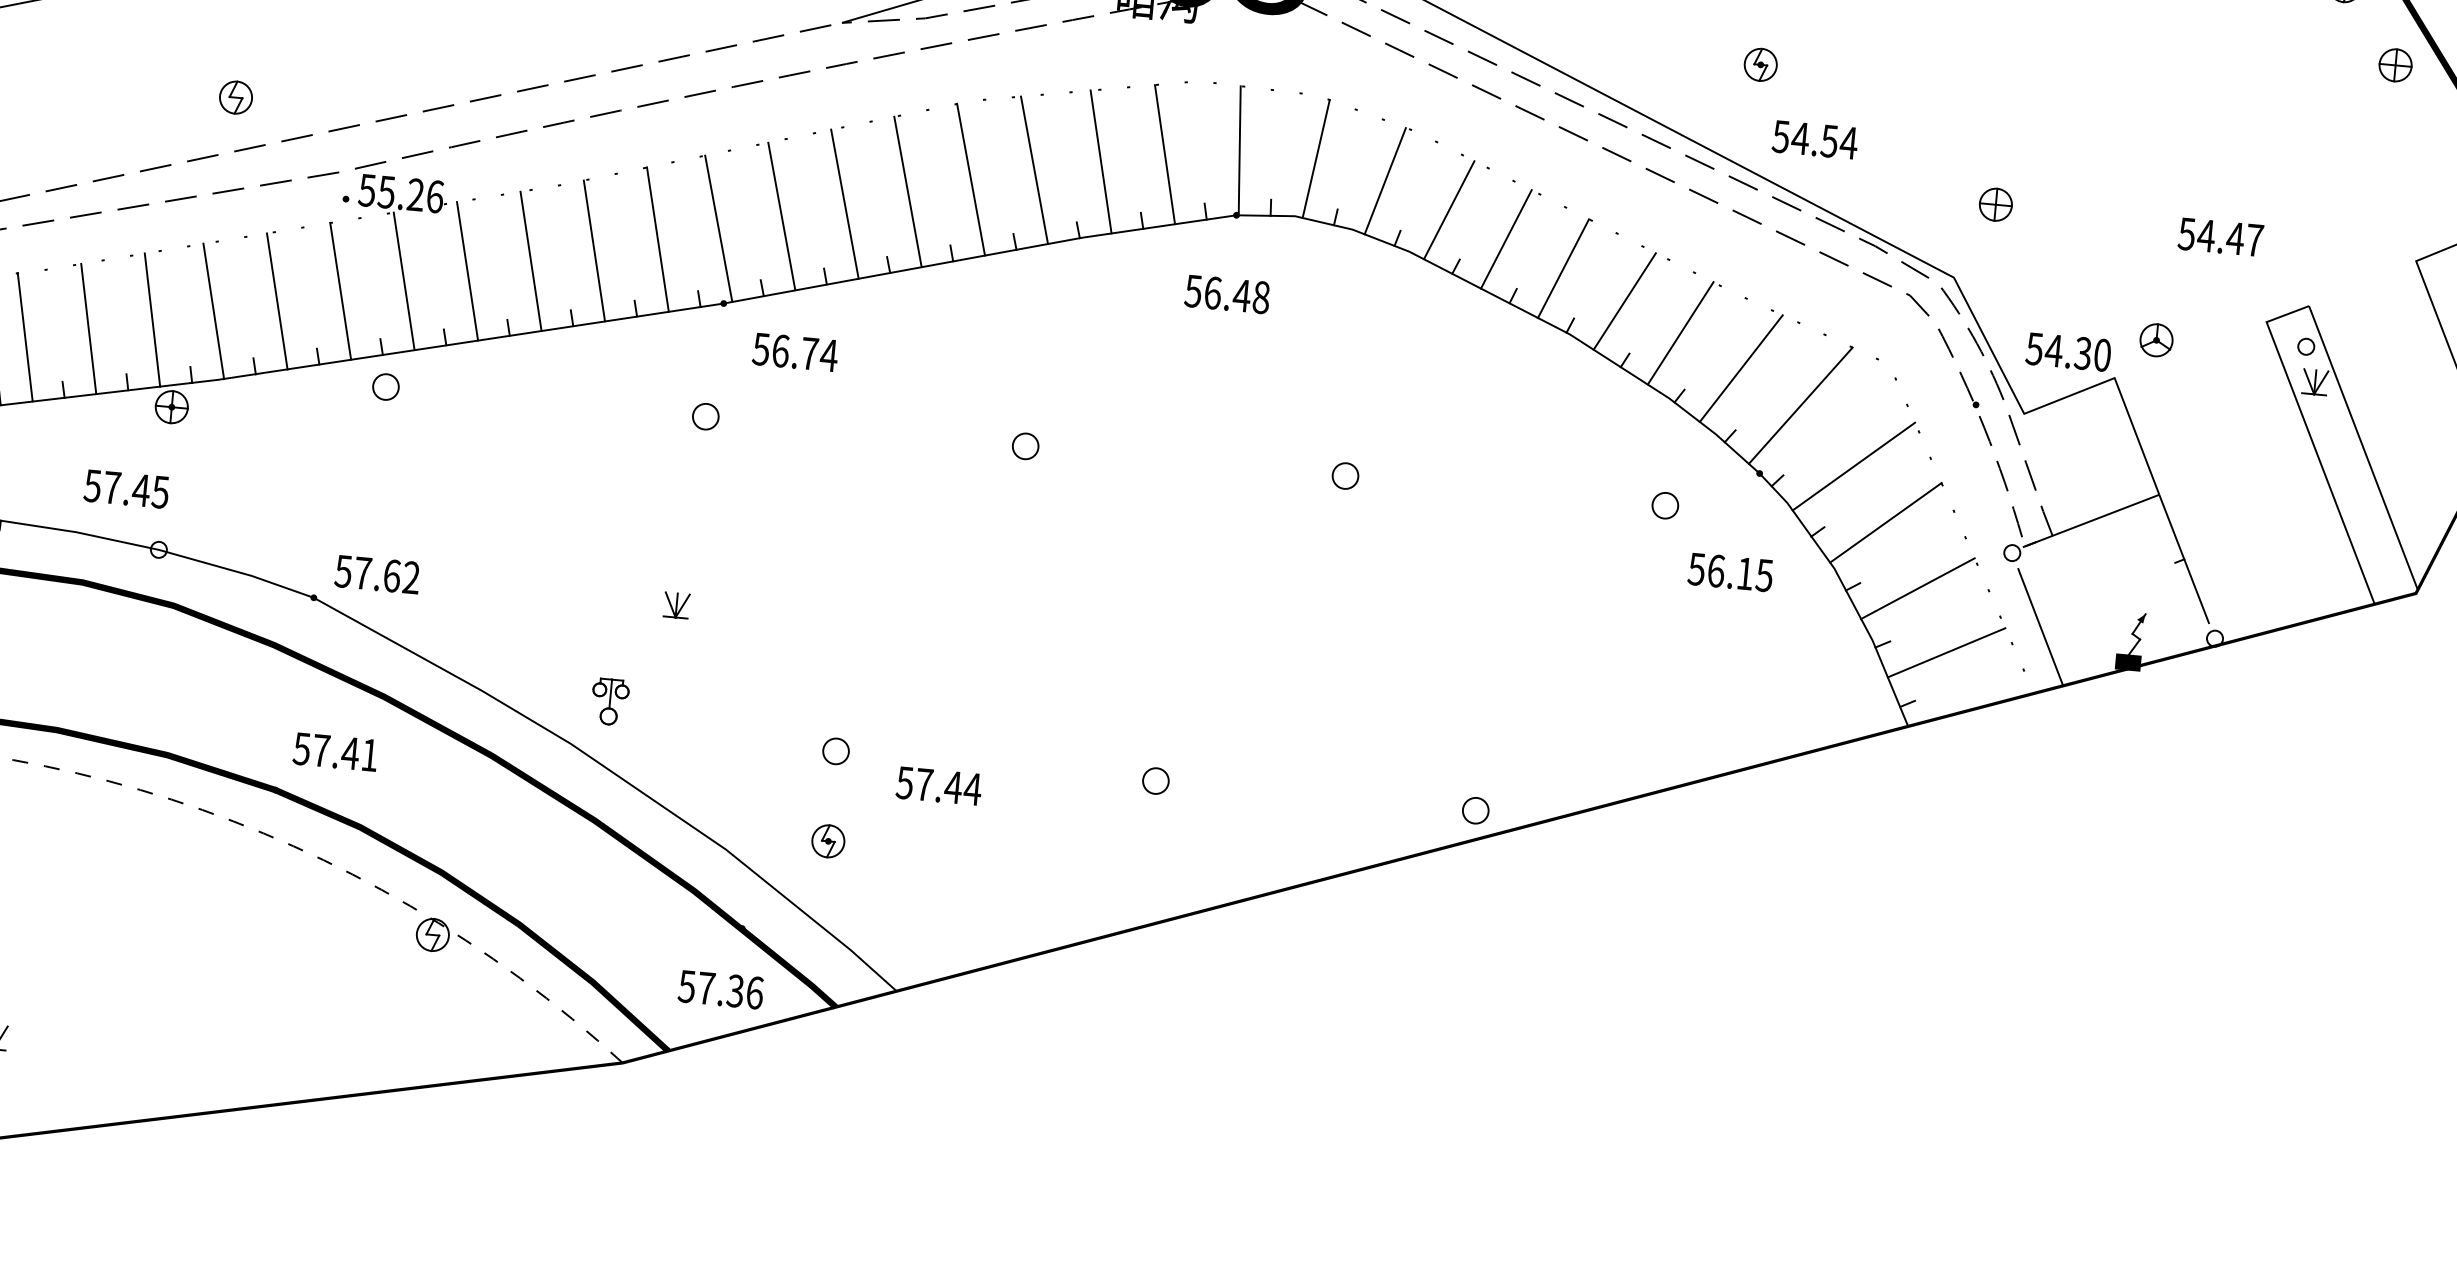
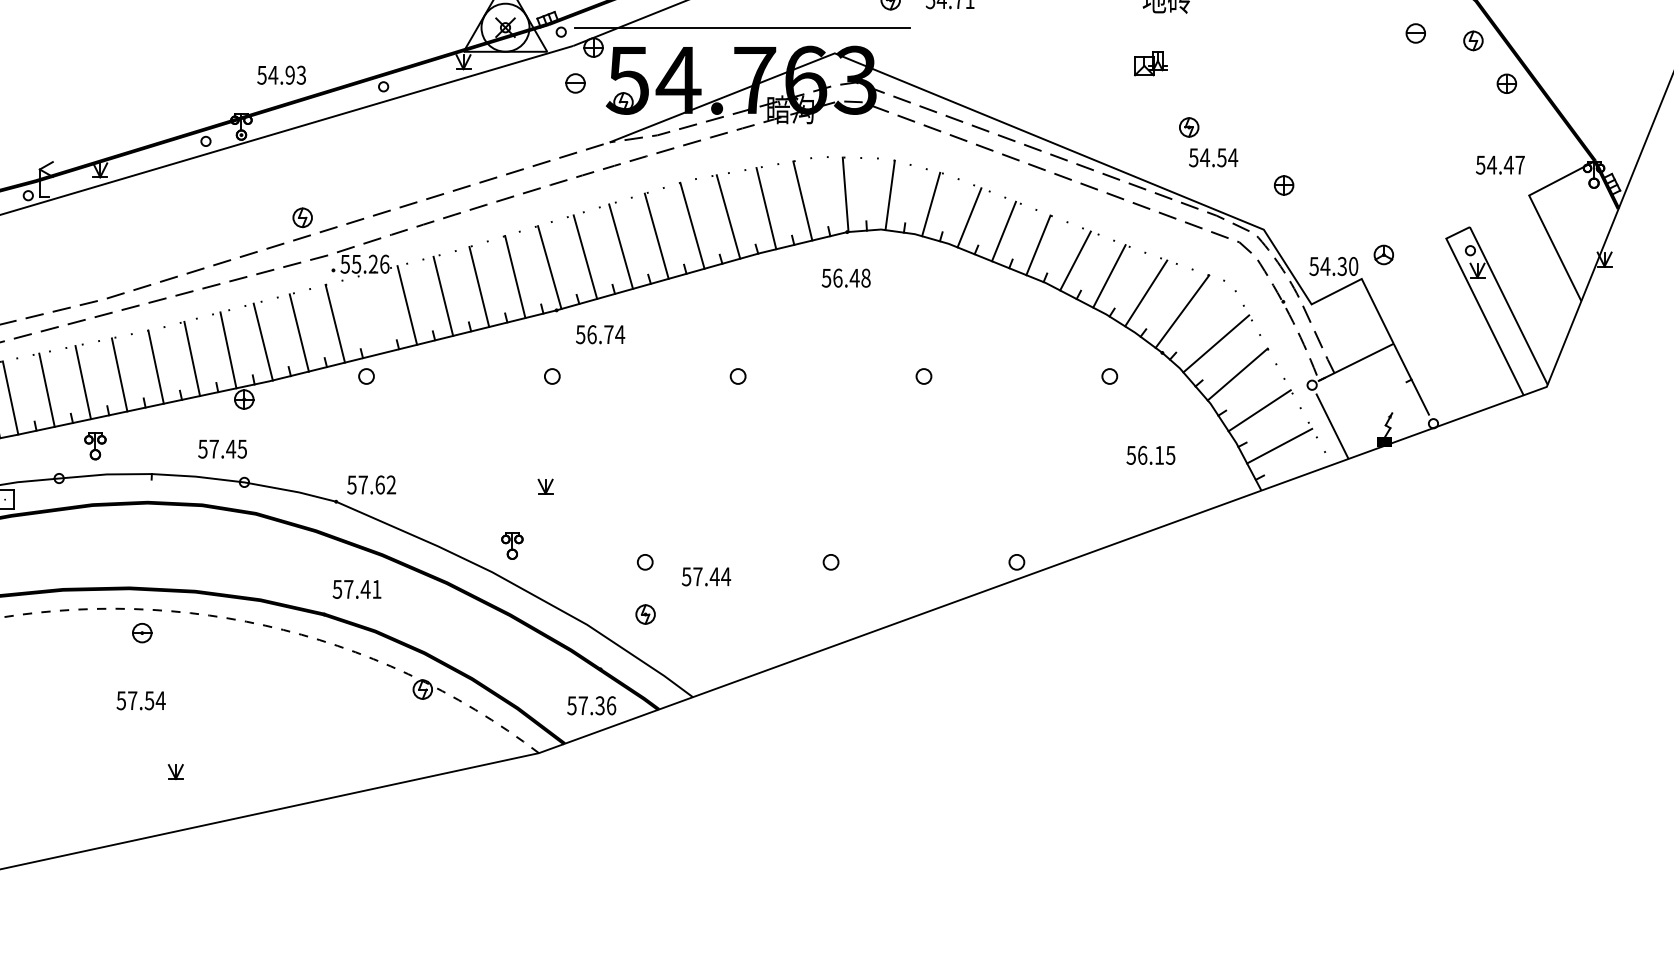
part: (1761, 64) -> (1189, 127), moved
part: (235, 97) -> (302, 217), moved
text: (1815, 139) -> (1213, 157), moved
text: (2220, 237) -> (1500, 165), moved
line: (404, 281) -> (371, 314), removed
text: (1729, 570) -> (1150, 454), moved

